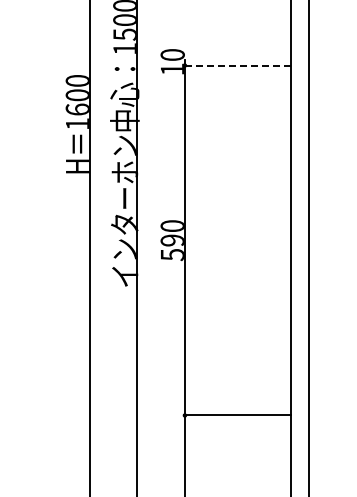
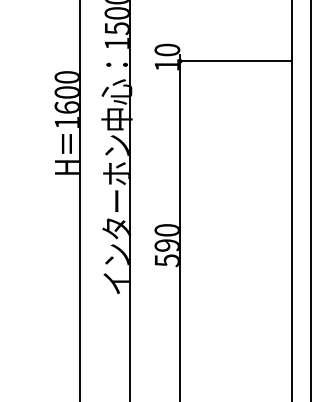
line: (237, 65) -> (235, 61), dashed -> solid

